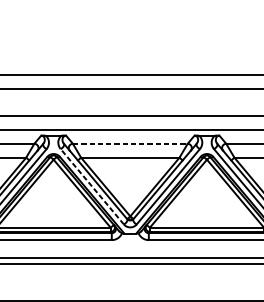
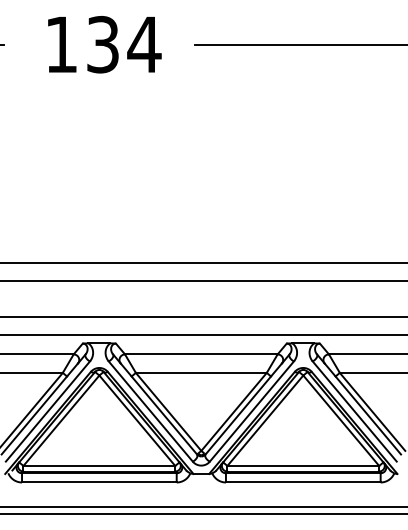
line: (130, 143) -> (201, 354), dashed -> solid
line: (92, 186) -> (150, 411), dashed -> solid

